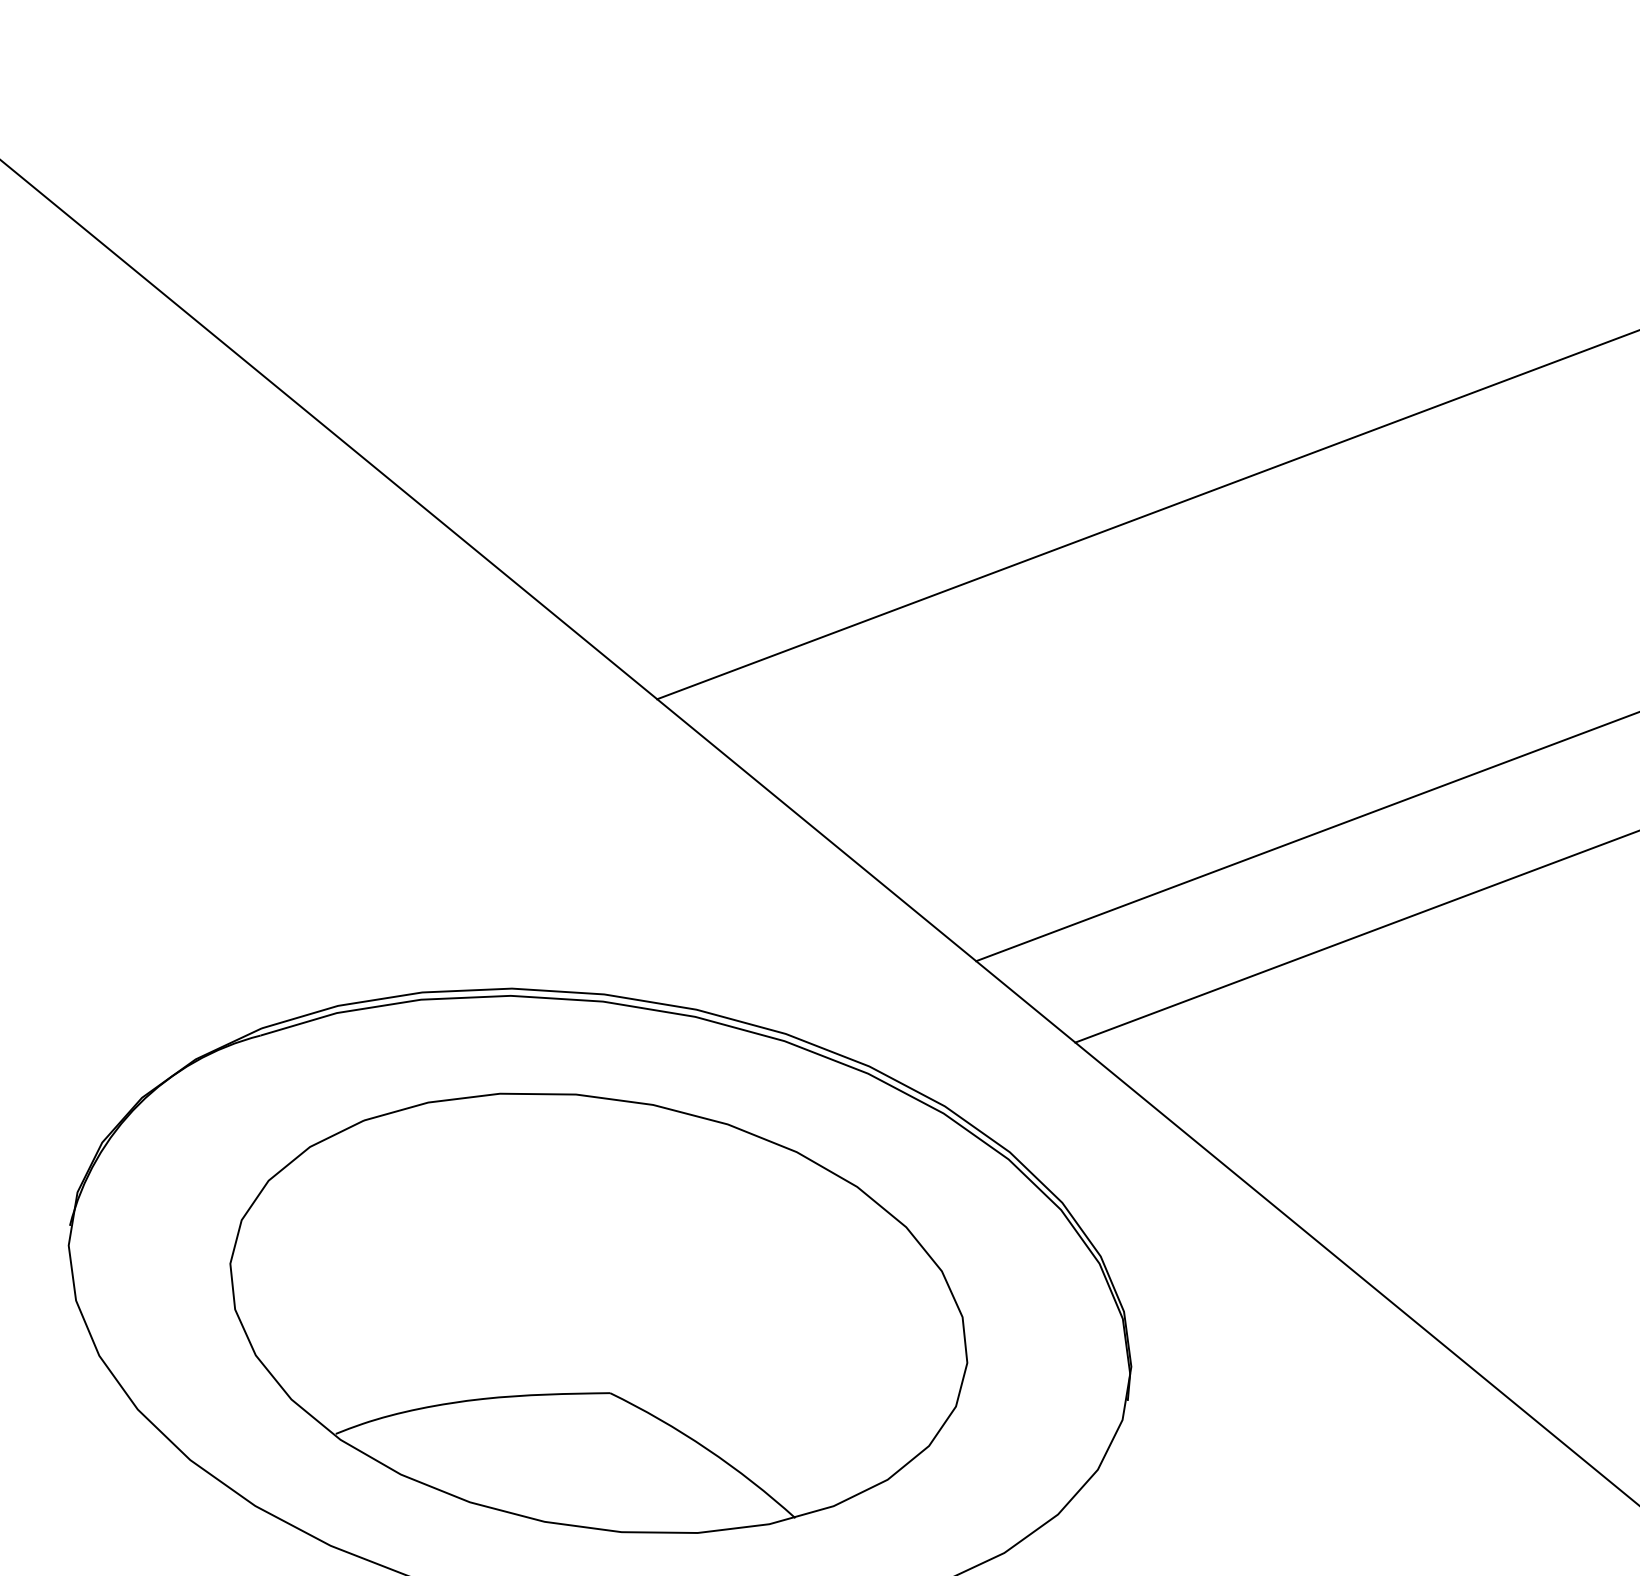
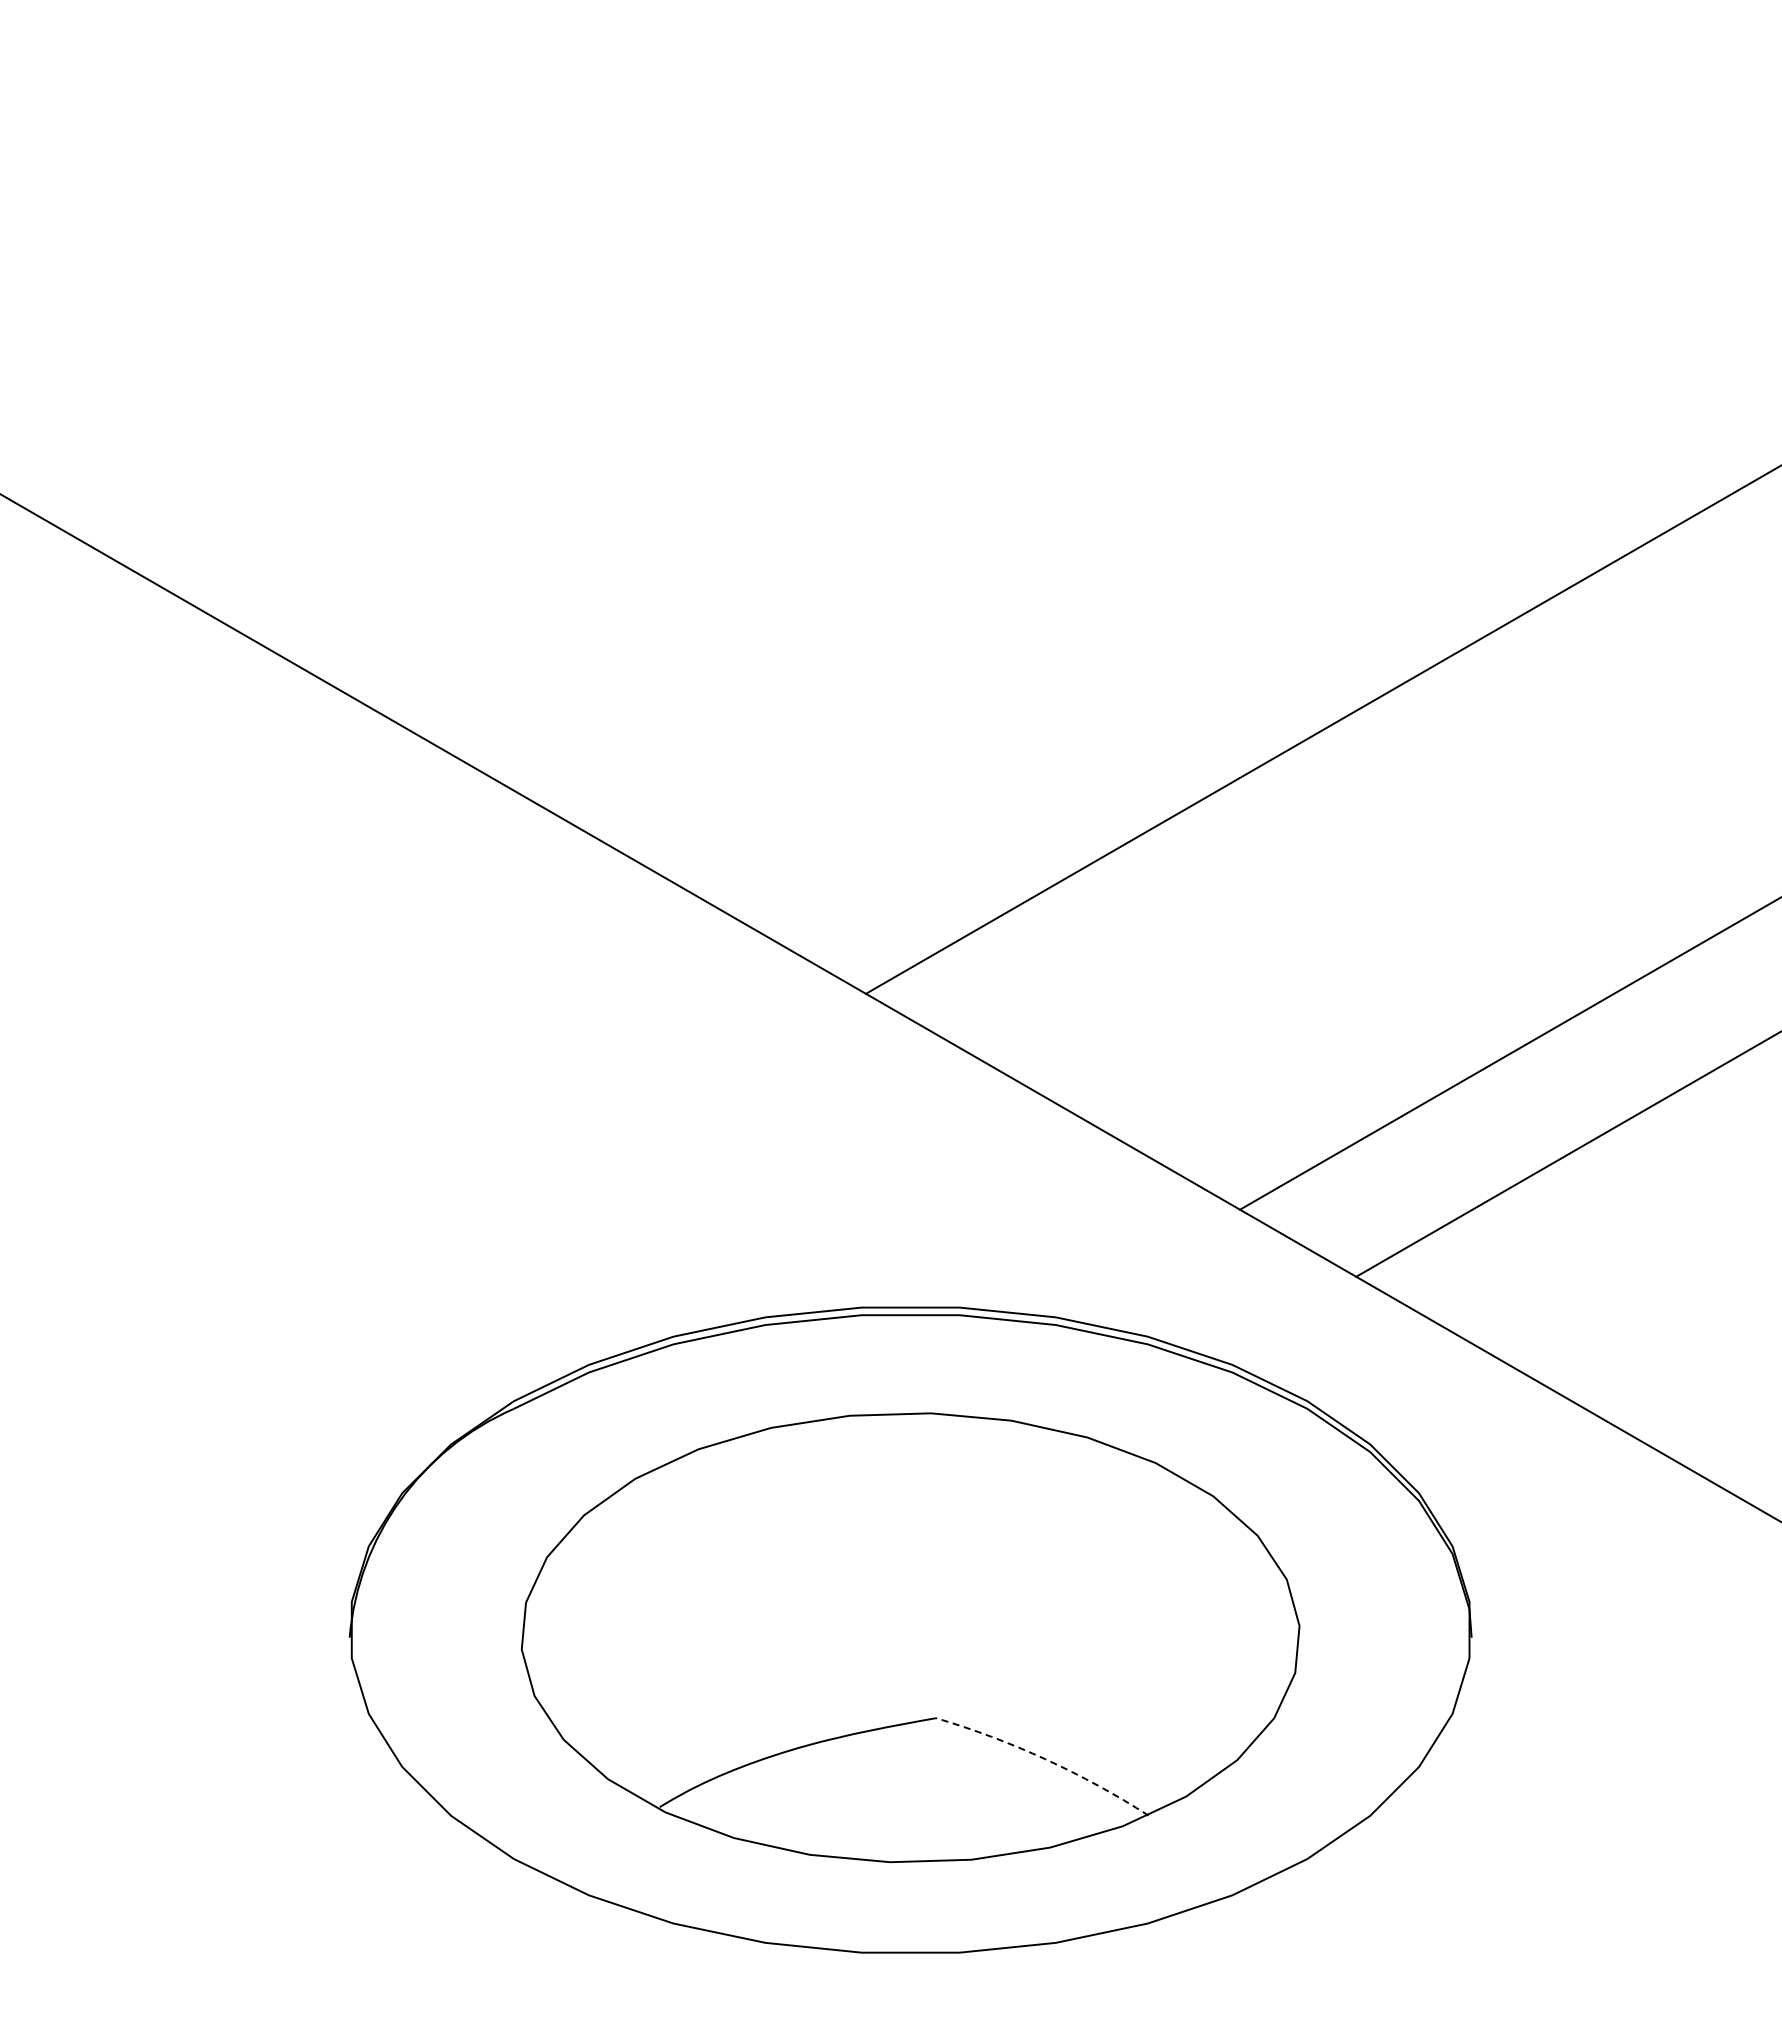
arc: (706, 1449) -> (1045, 1759), solid -> dashed

